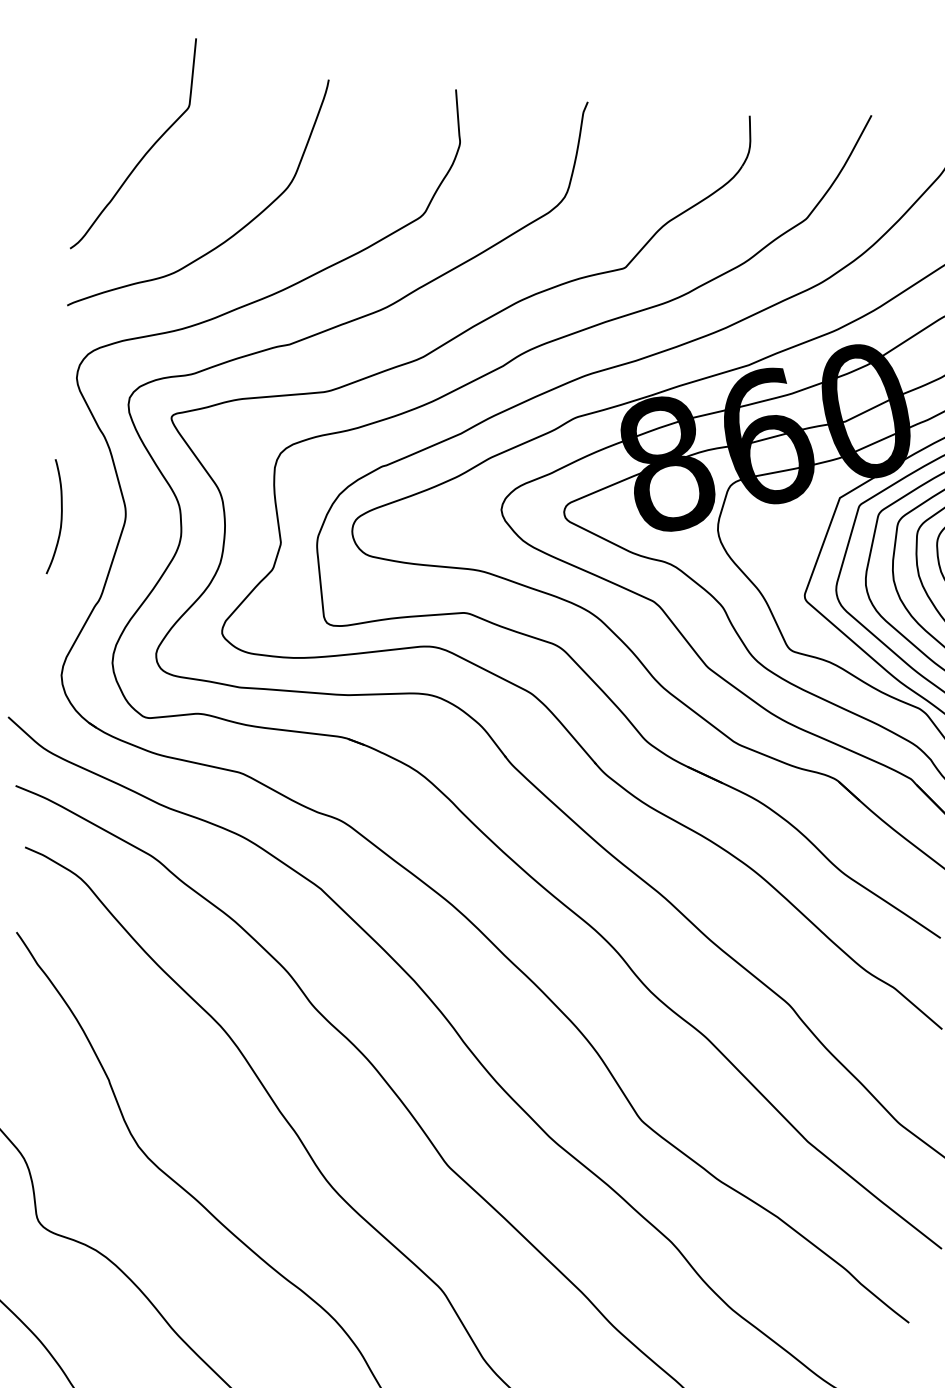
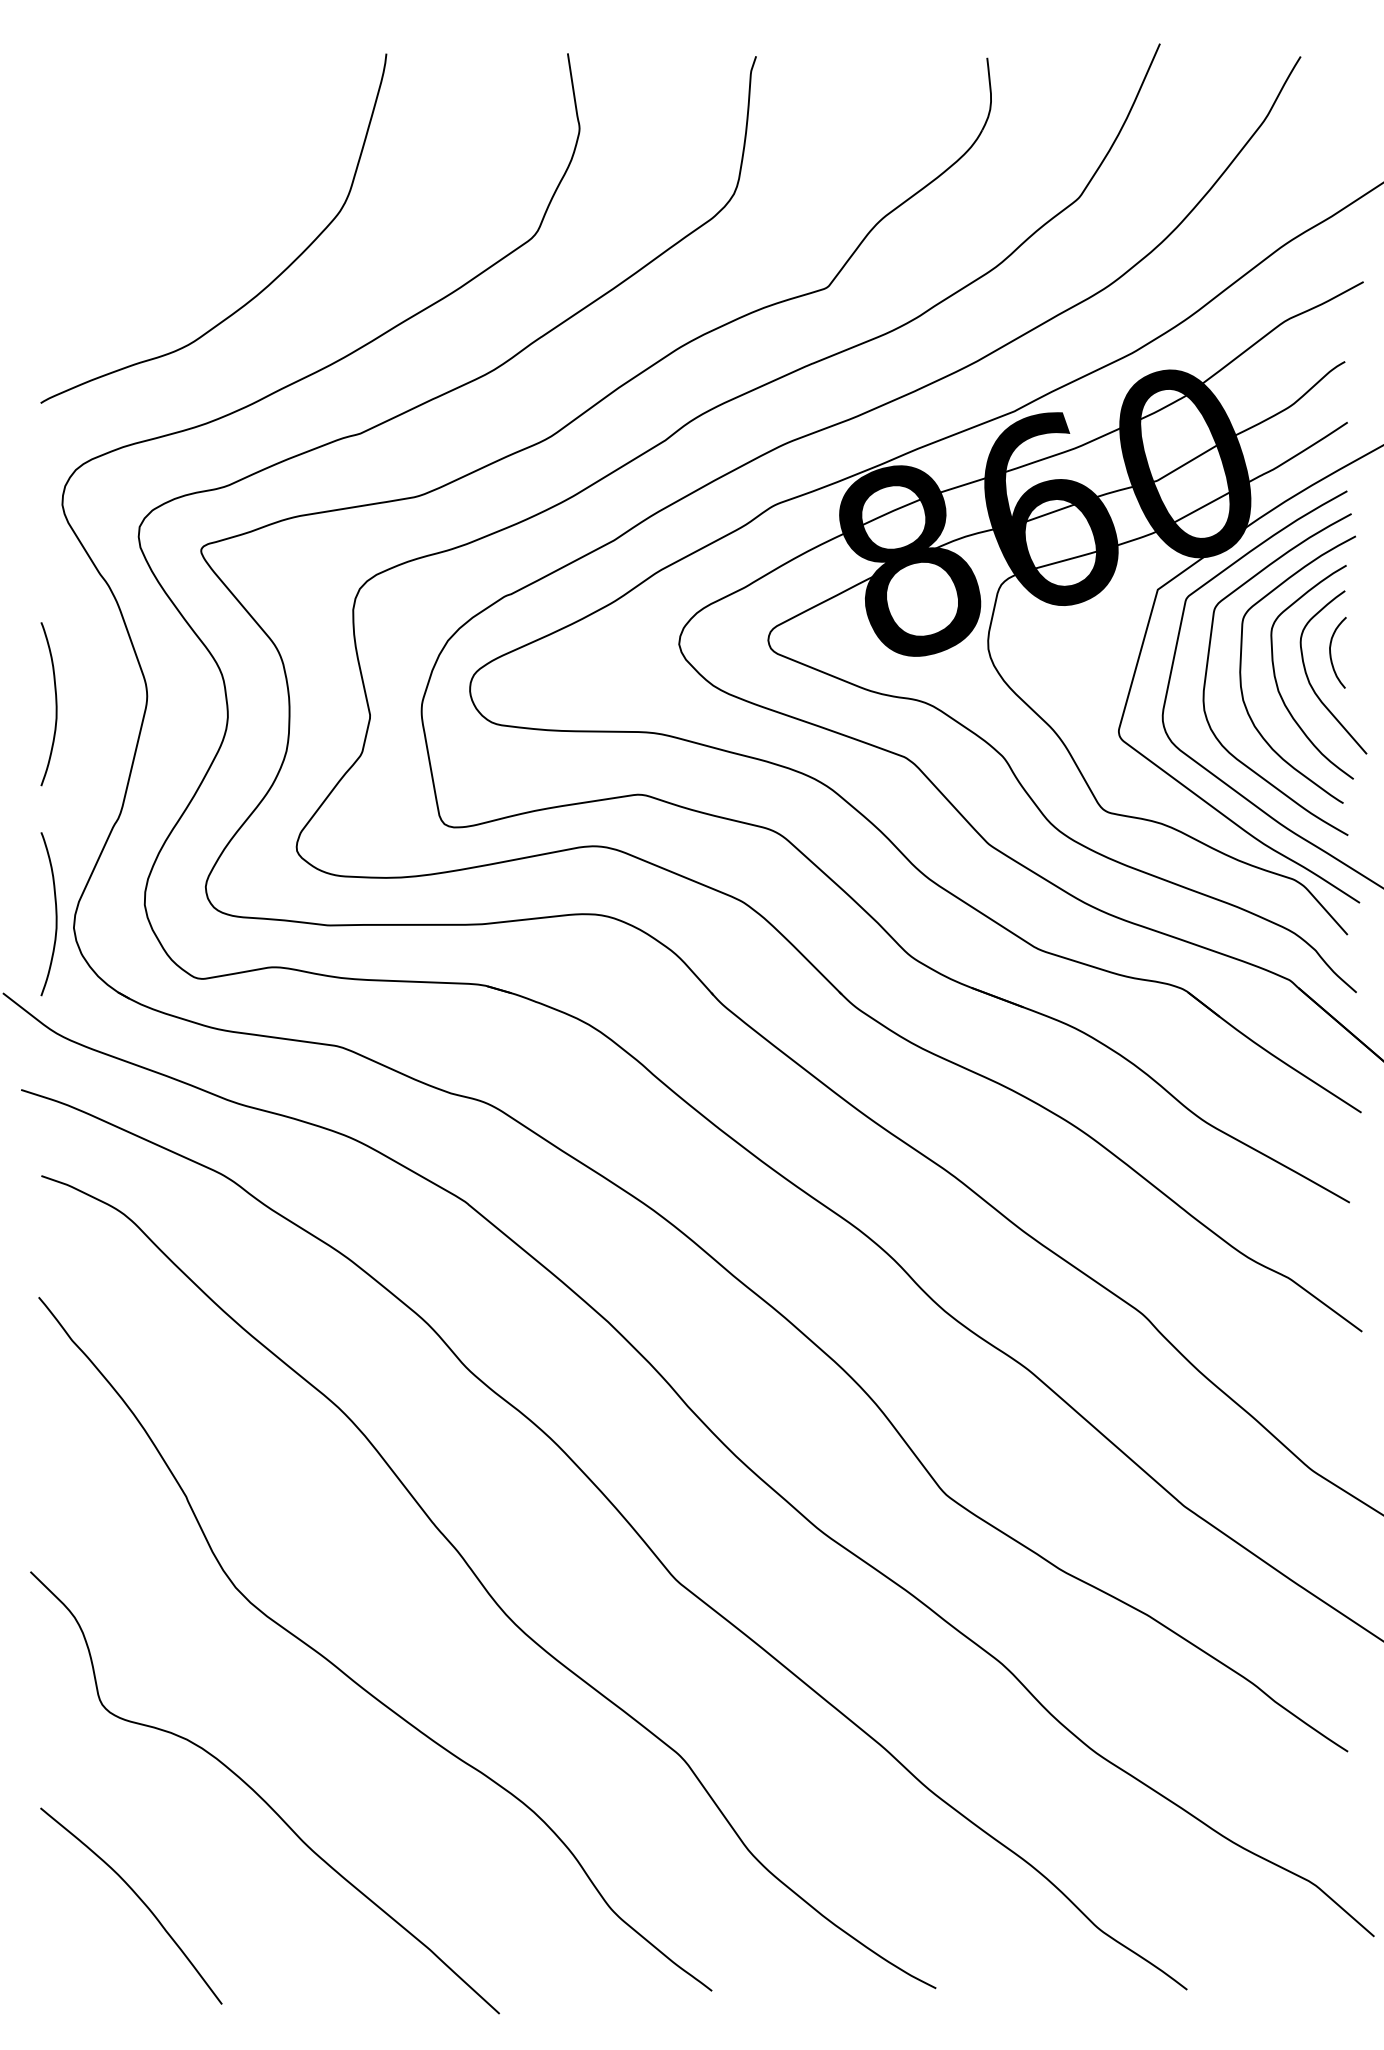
curve: (146, 152) -> (135, 177), removed
curve: (49, 664) -> (55, 914), added

